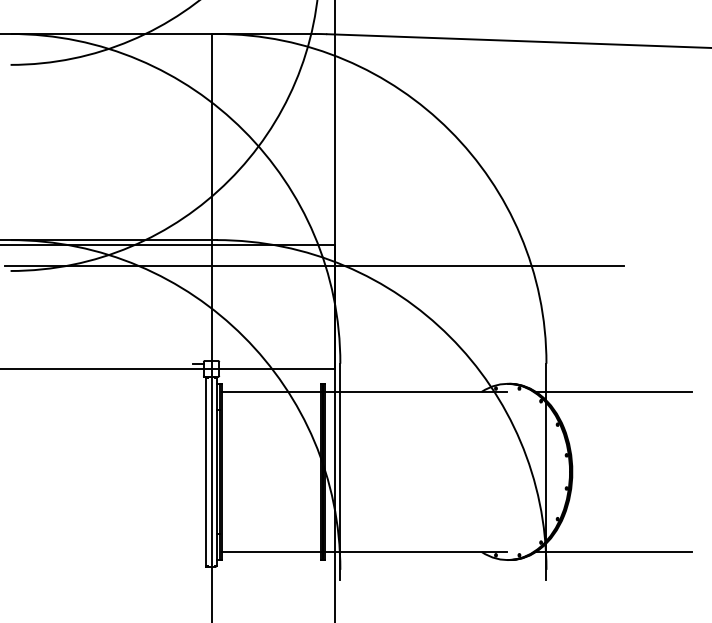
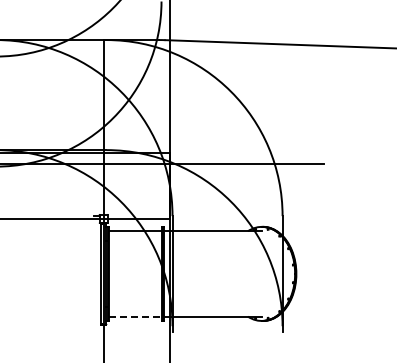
line: (613, 392) -> (318, 231), removed
line: (272, 551) -> (136, 316), solid -> dashed
line: (613, 551) -> (318, 316), removed

